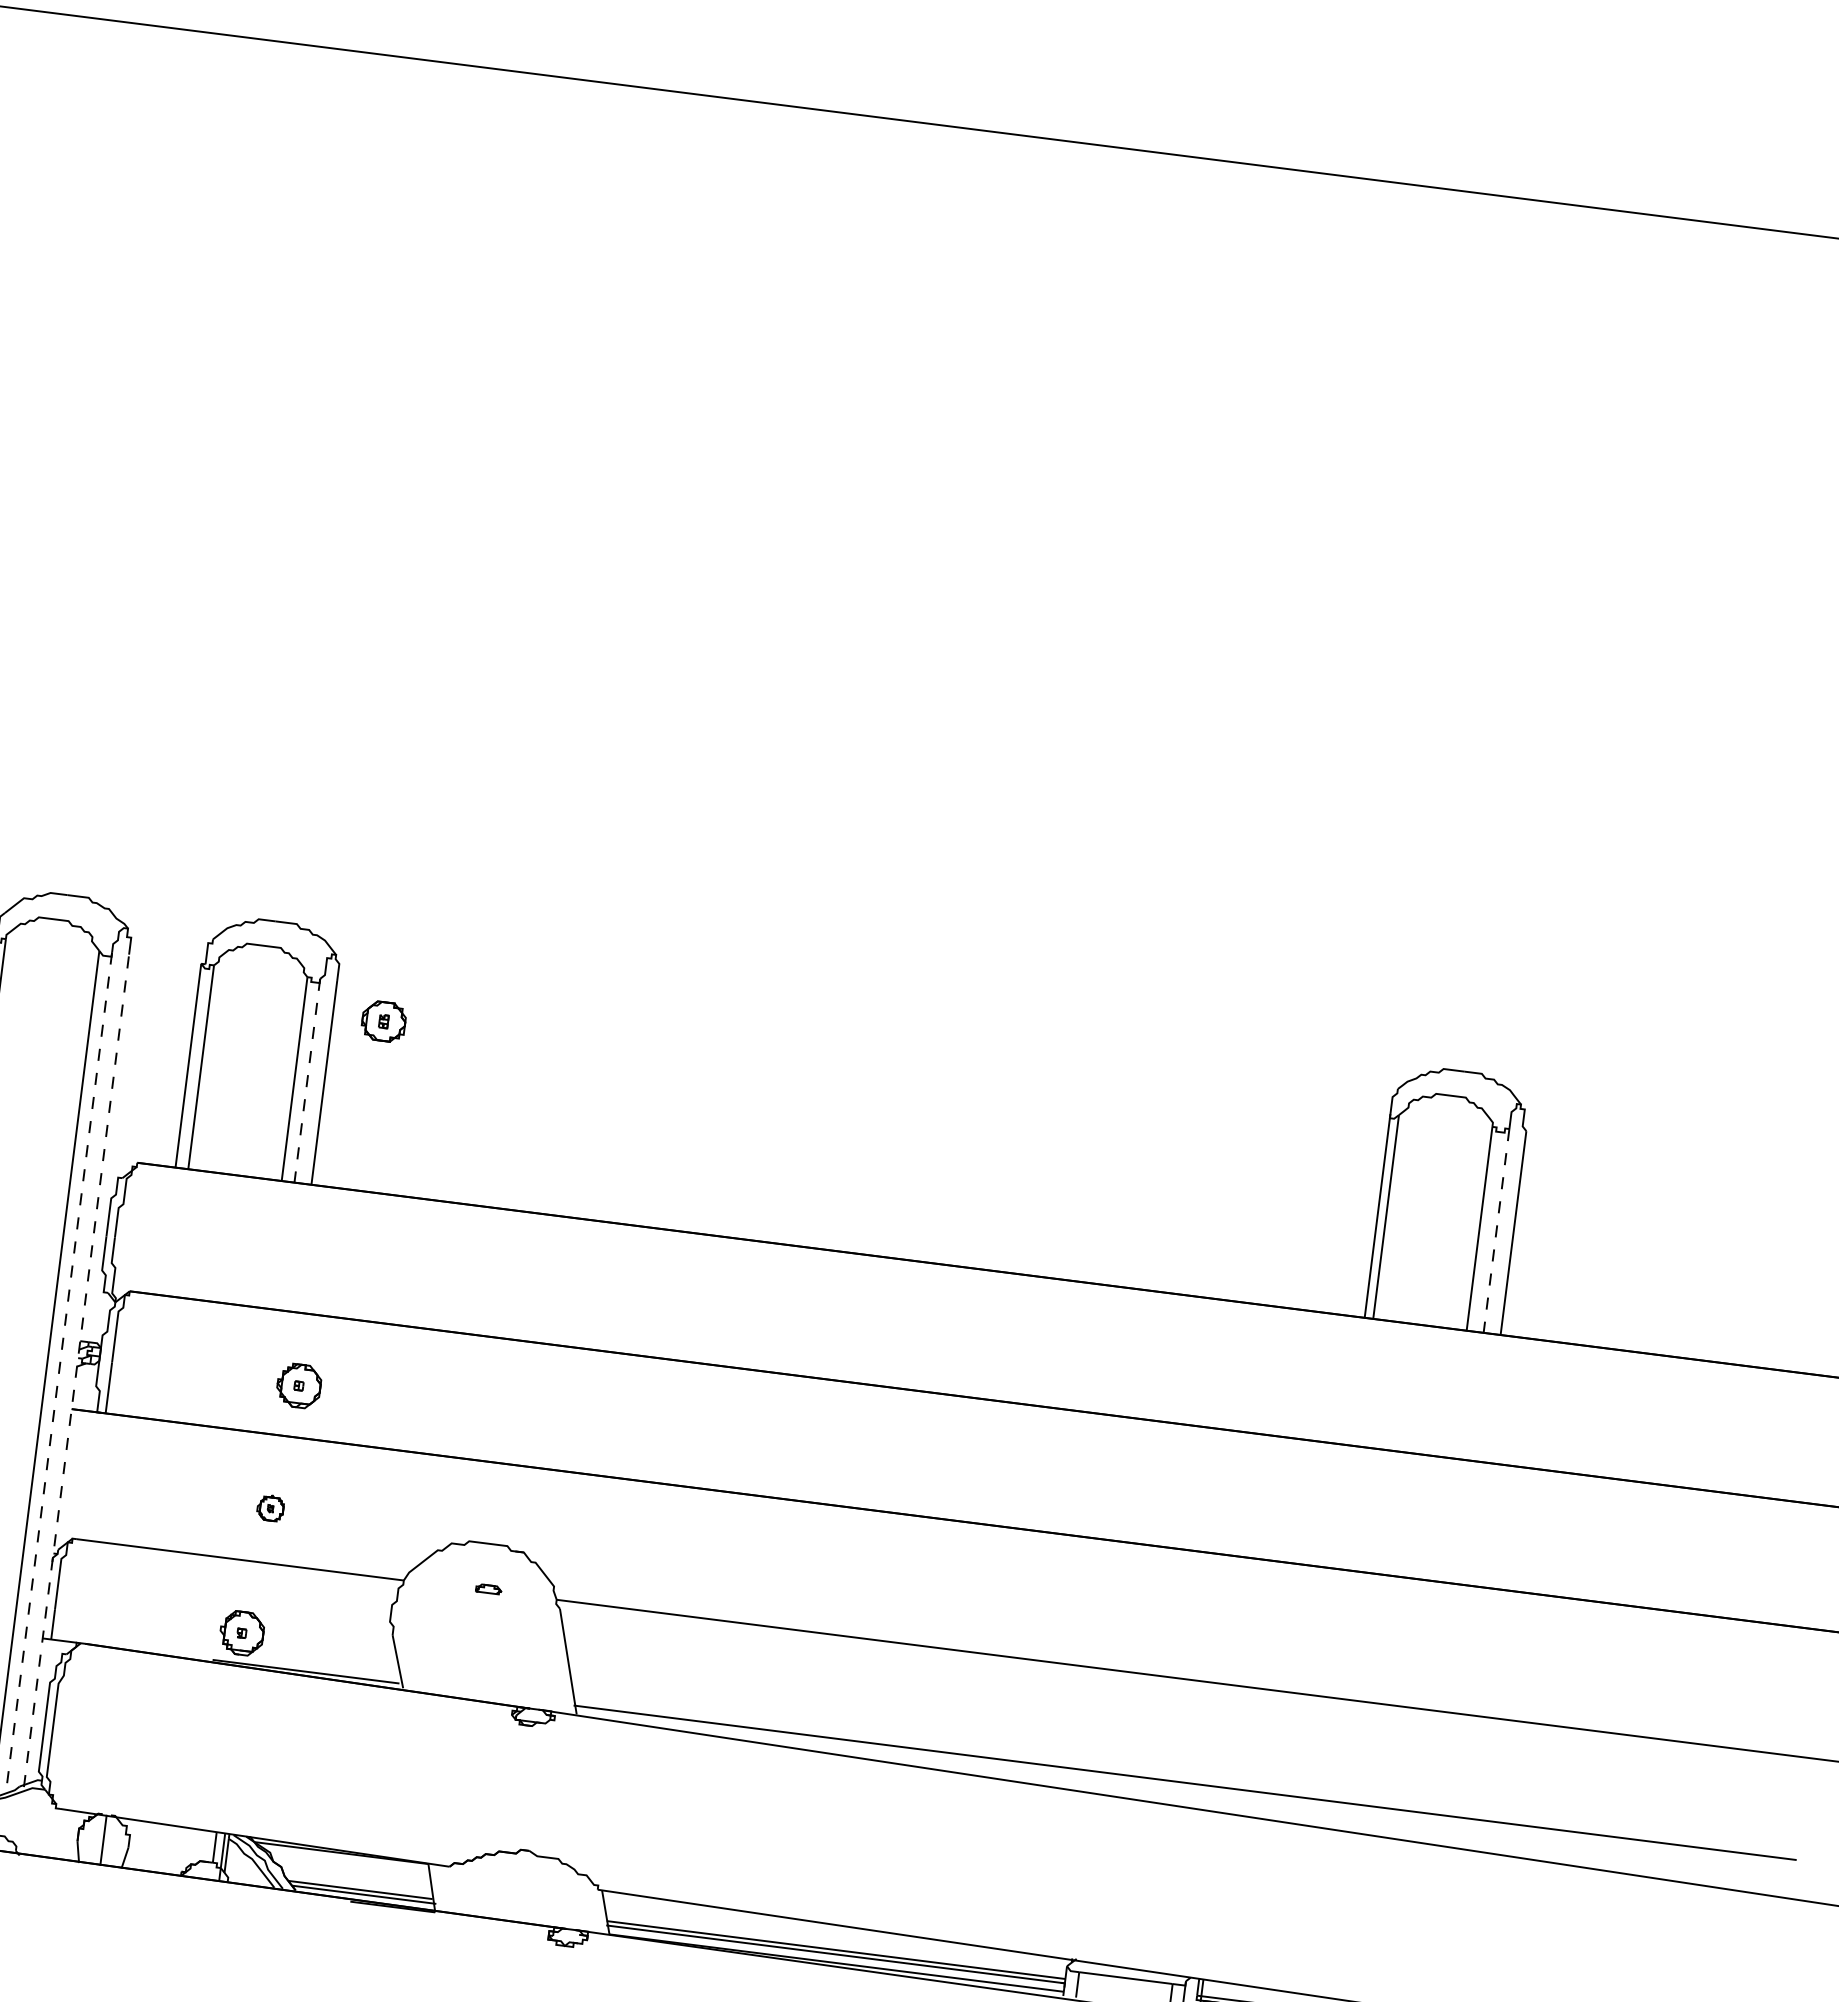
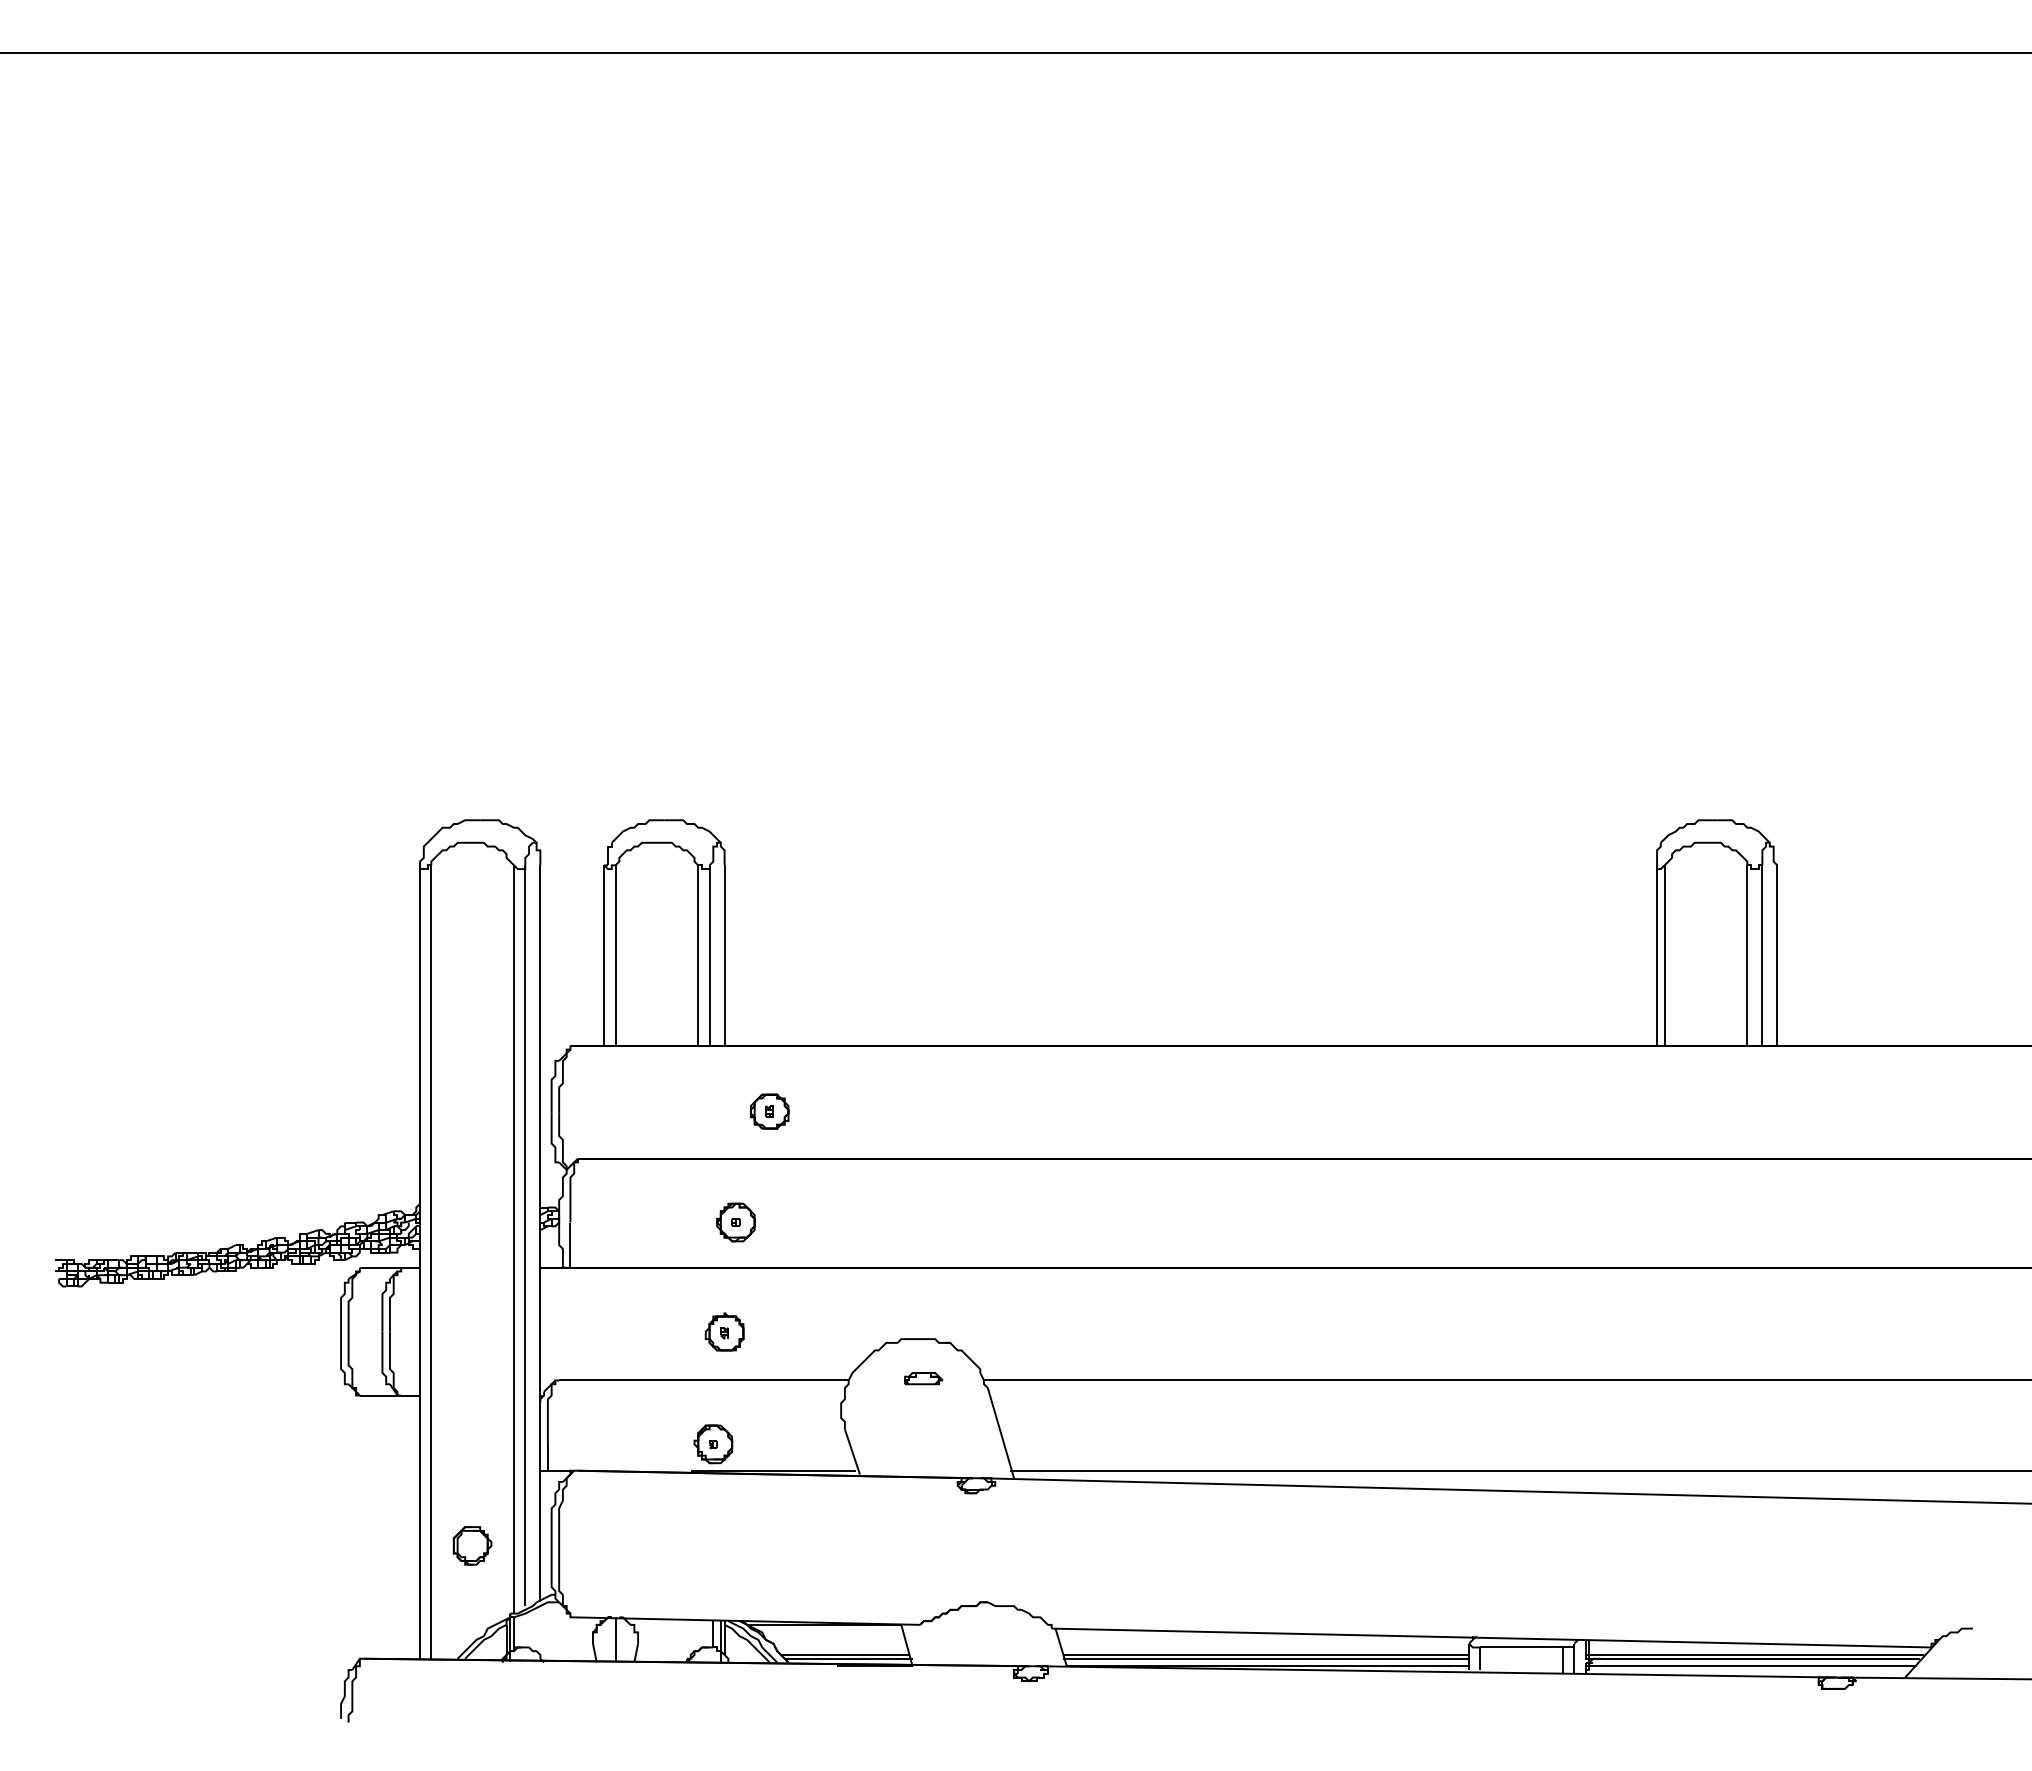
part: (383, 1021) -> (769, 1111), moved
line: (307, 1081) -> (709, 956), dashed -> solid
line: (1496, 1231) -> (1762, 956), dashed -> solid
line: (76, 1370) -> (540, 1233), dashed -> solid
line: (59, 1371) -> (525, 1236), dashed -> solid
part: (270, 1507) -> (724, 1331), size x1.67
part: (488, 1588) -> (923, 1378), size x1.67

